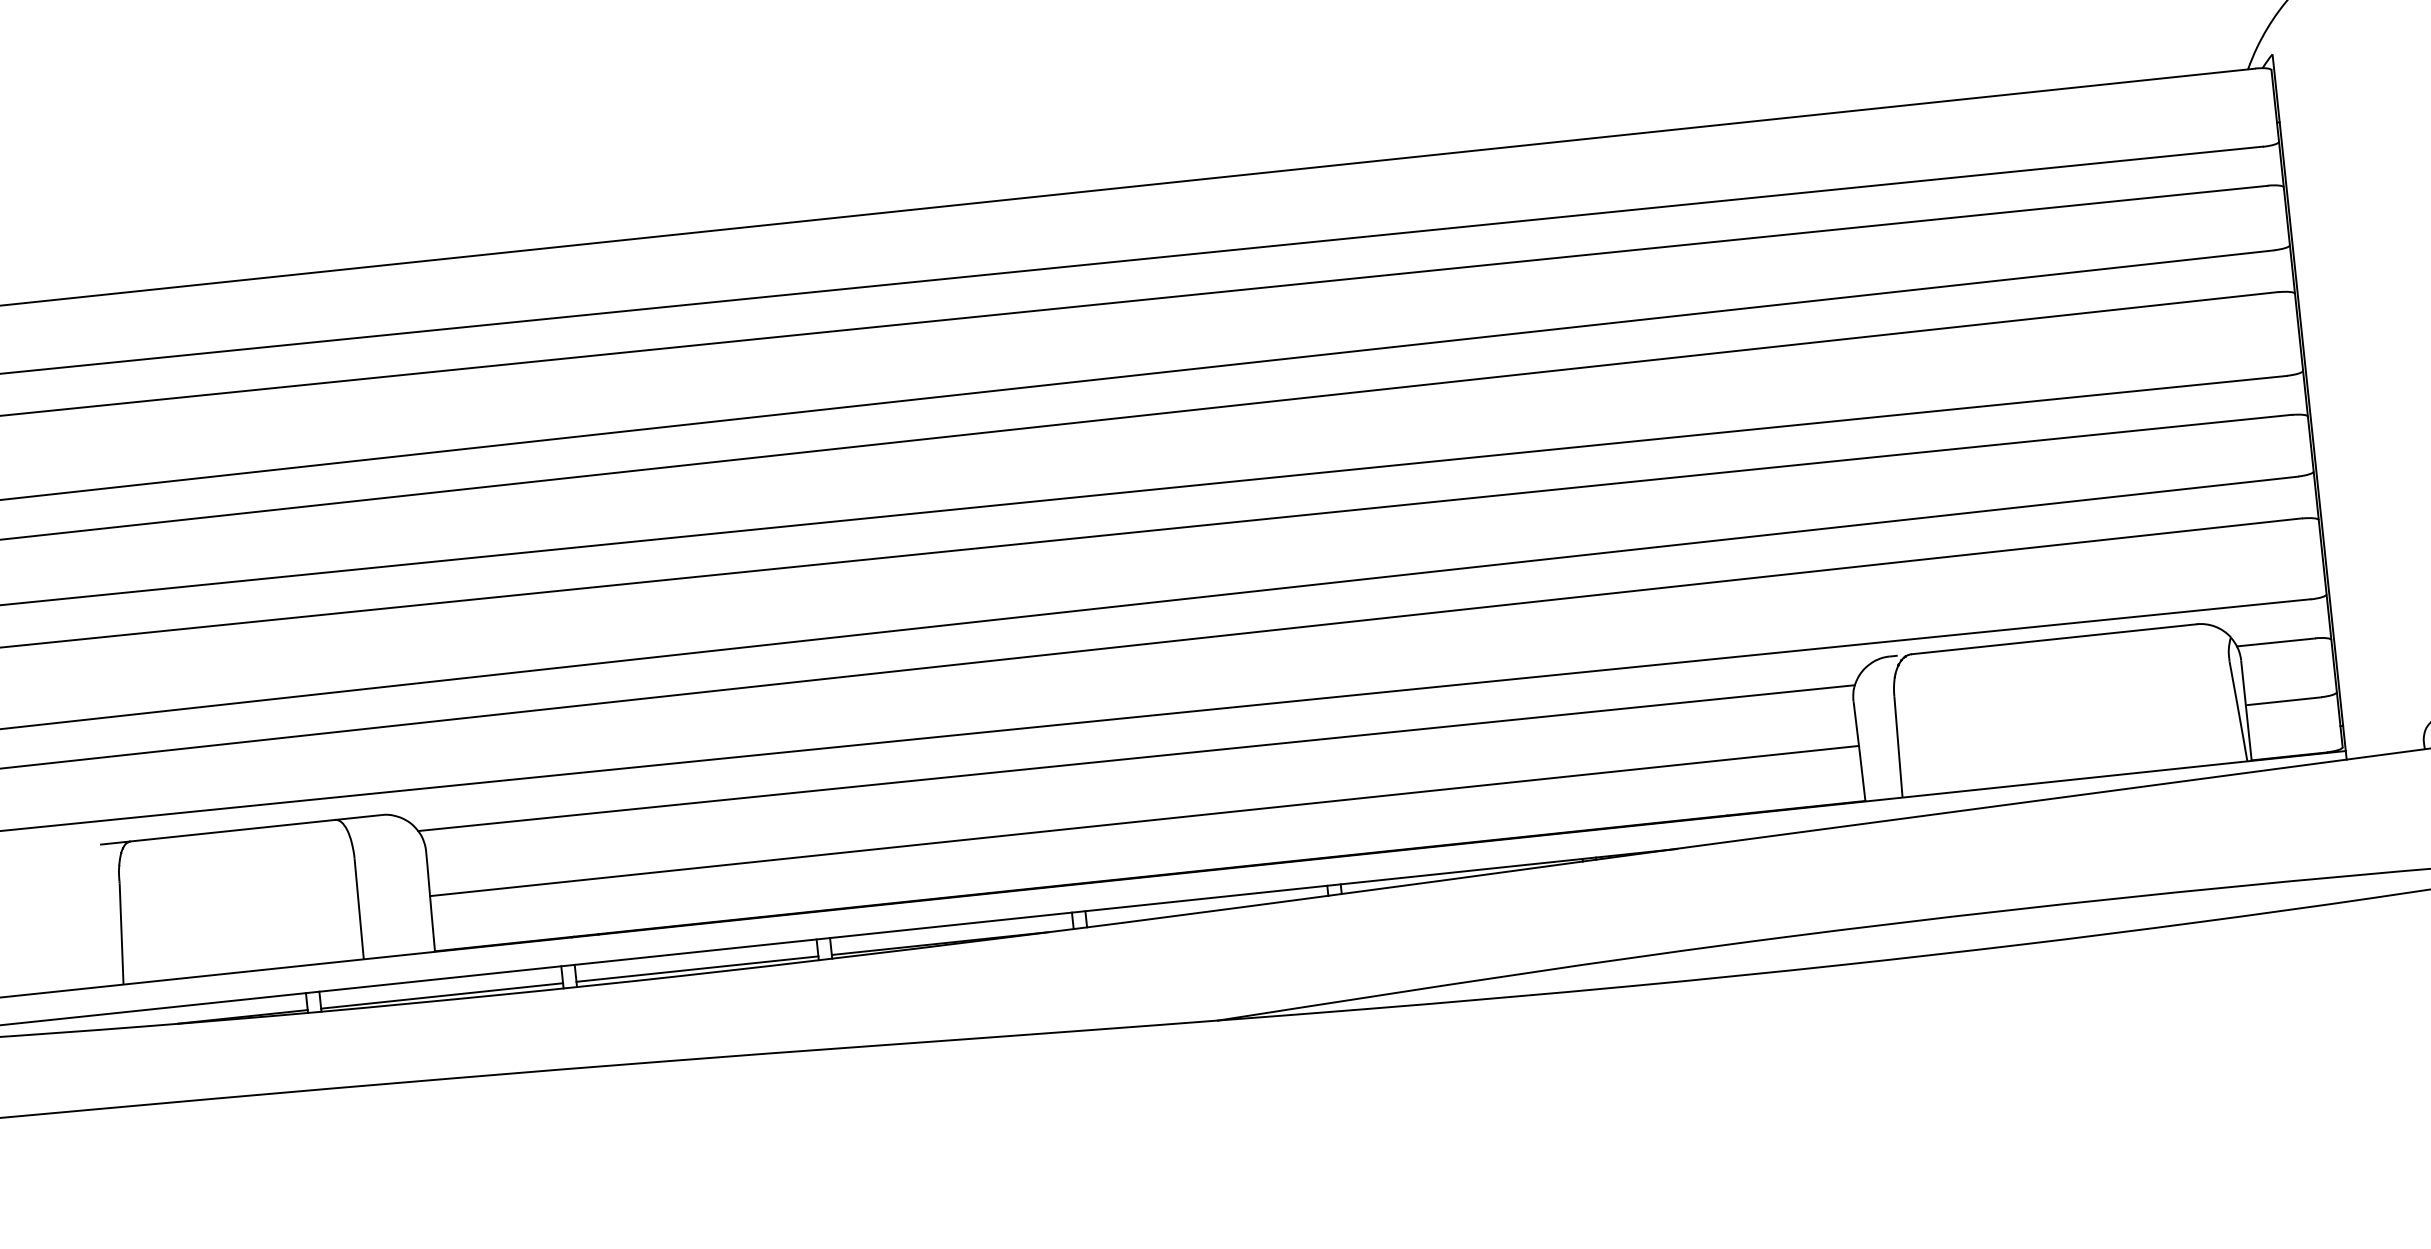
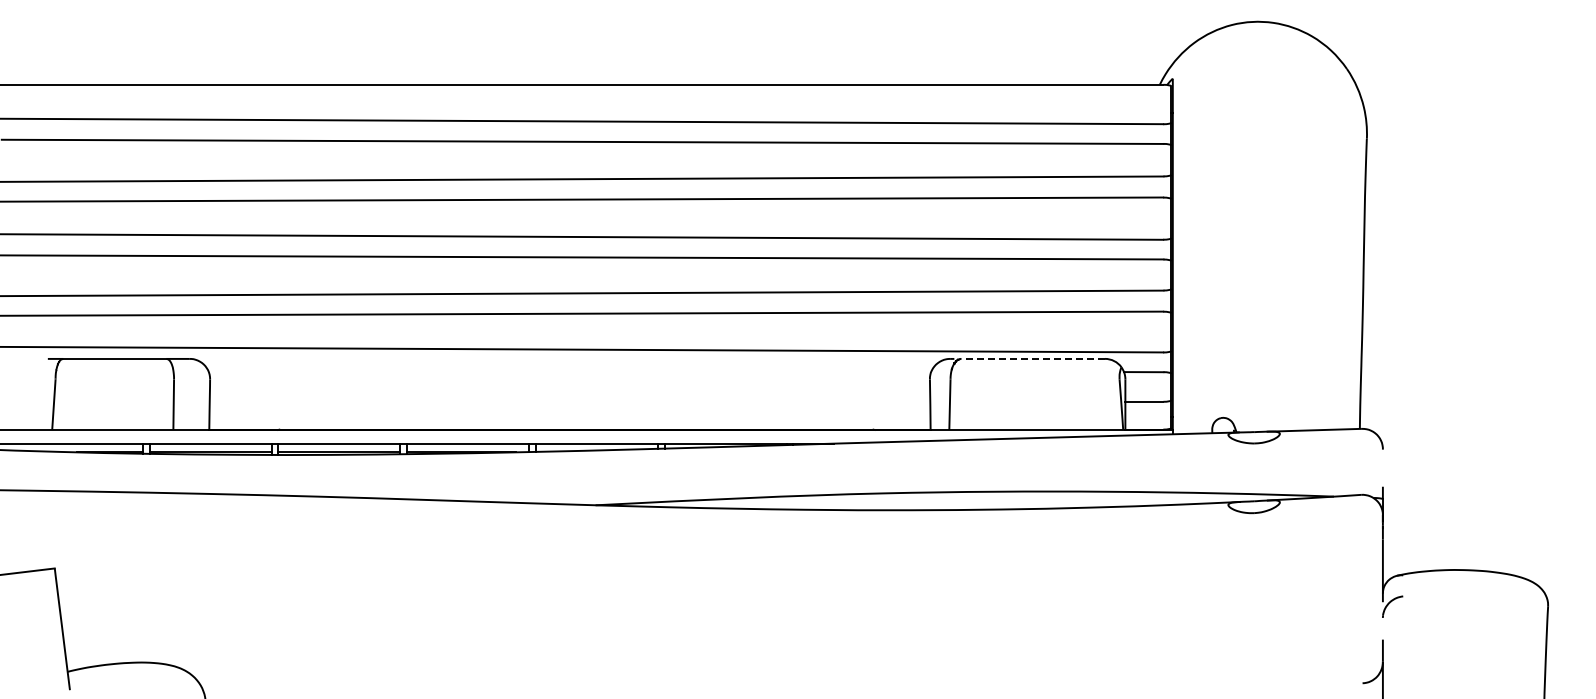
line: (2054, 638) -> (1033, 358), solid -> dashed
line: (1136, 756) -> (569, 369), removed
line: (1143, 820) -> (569, 401), removed

